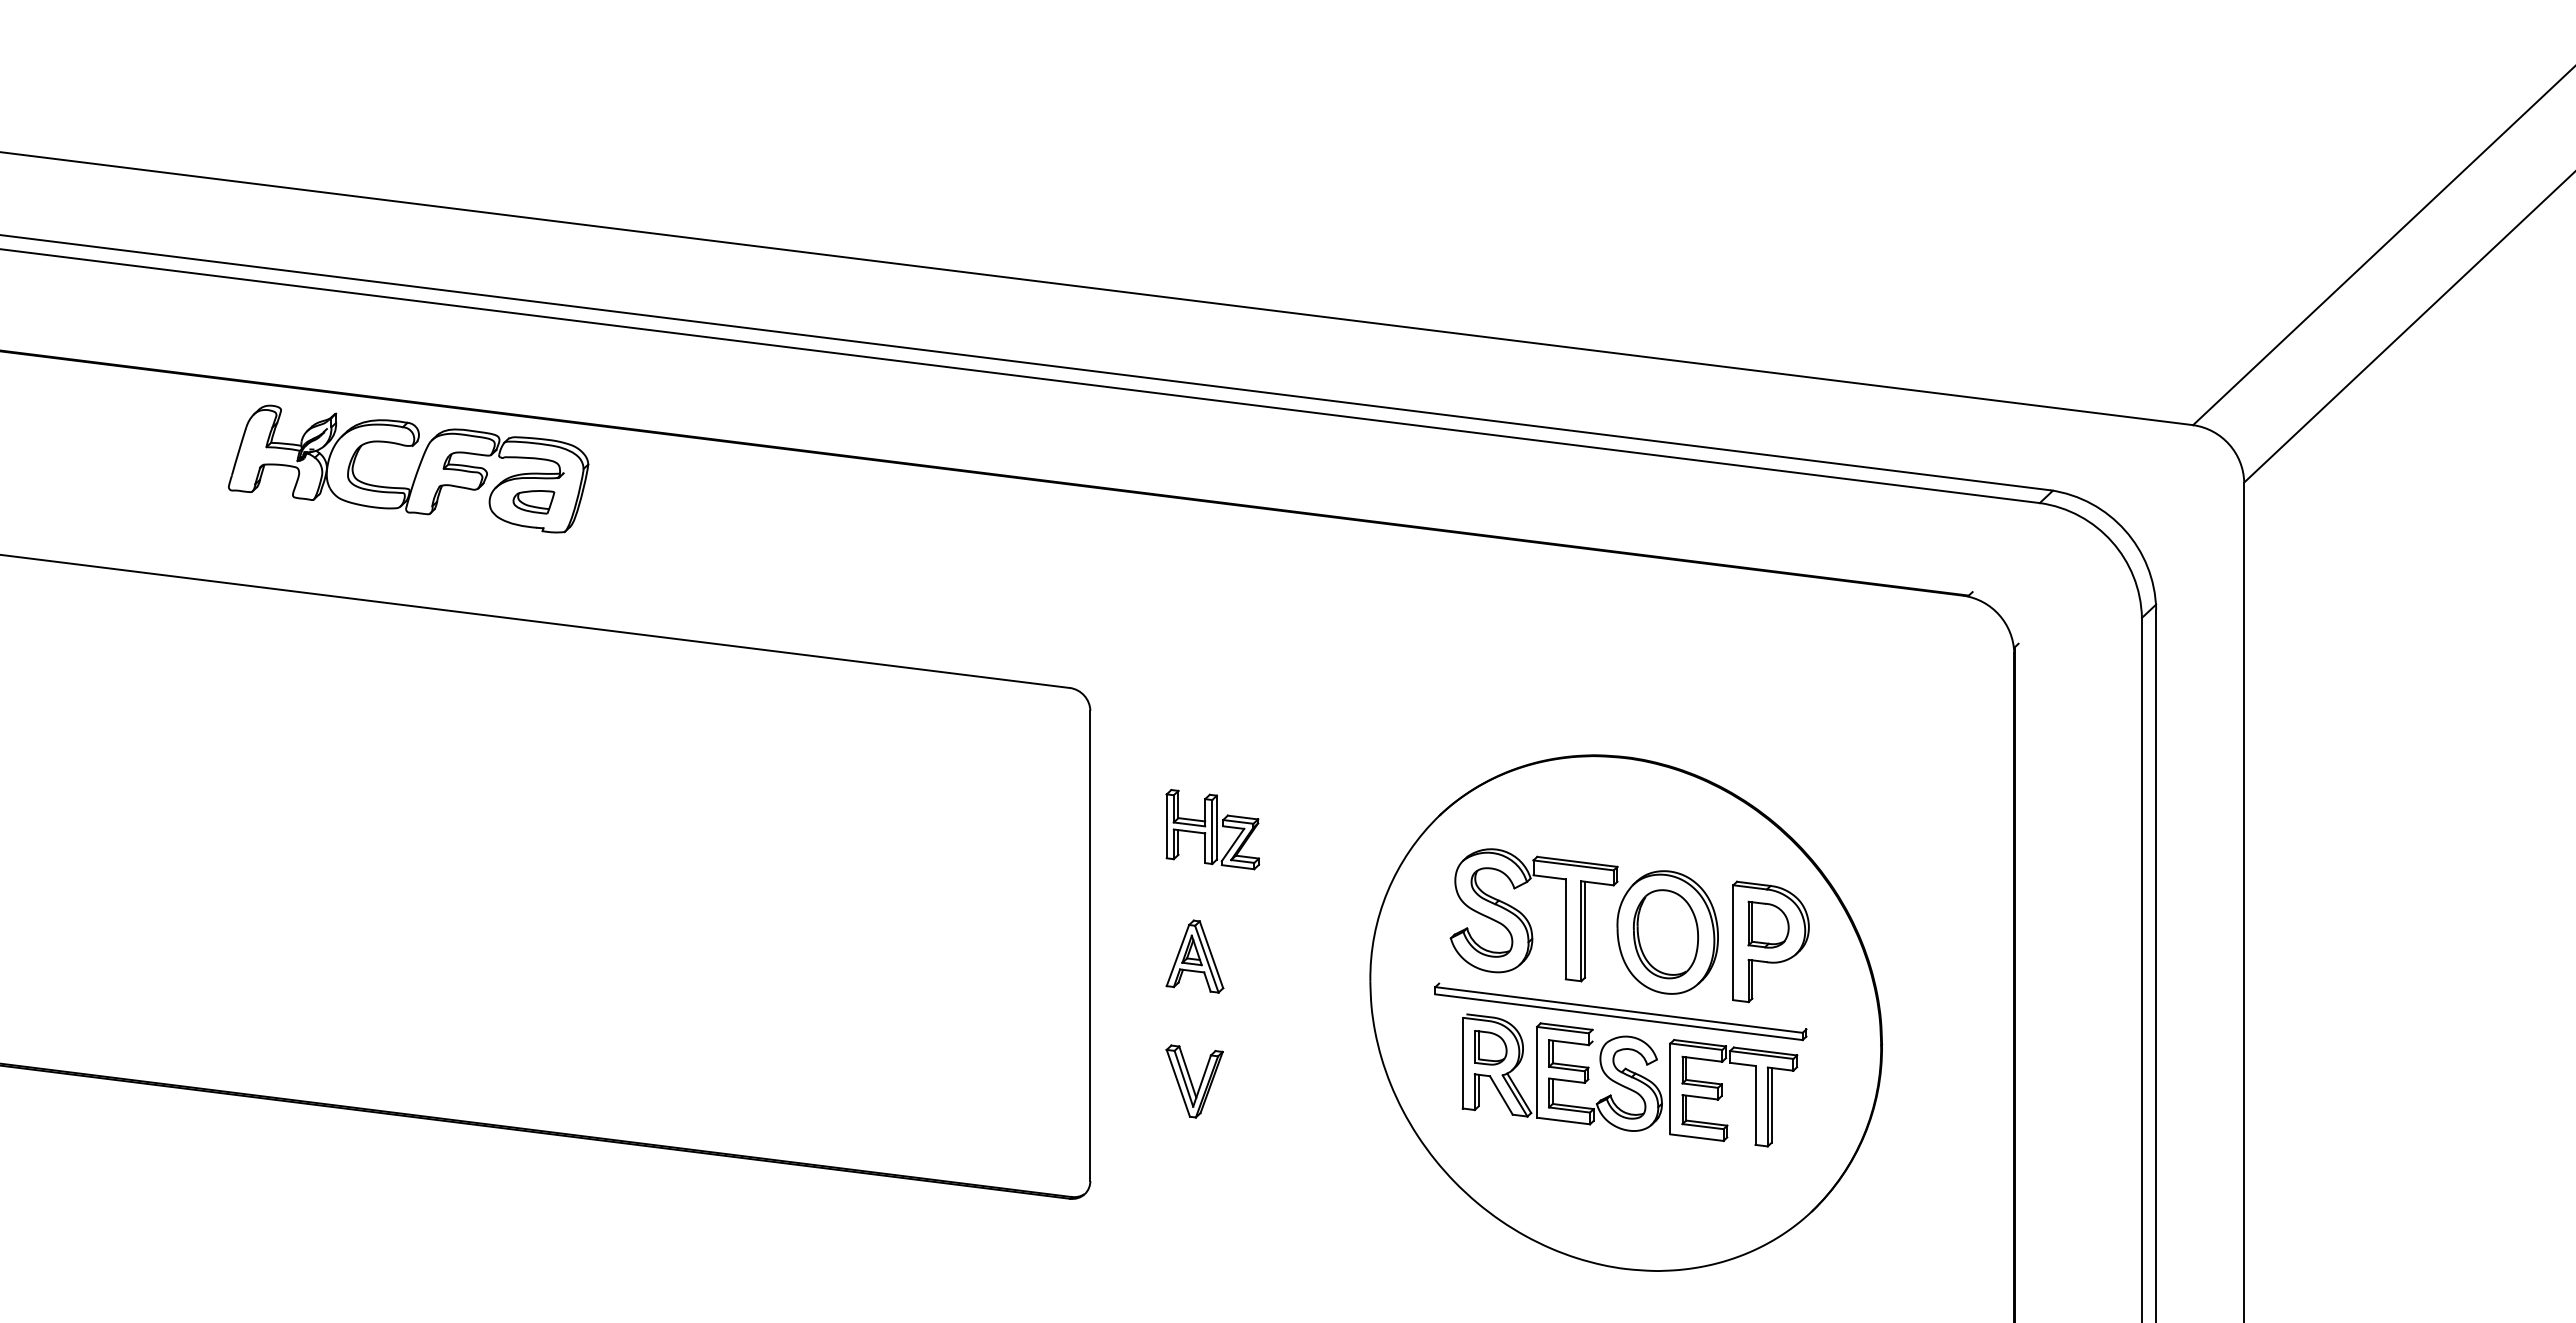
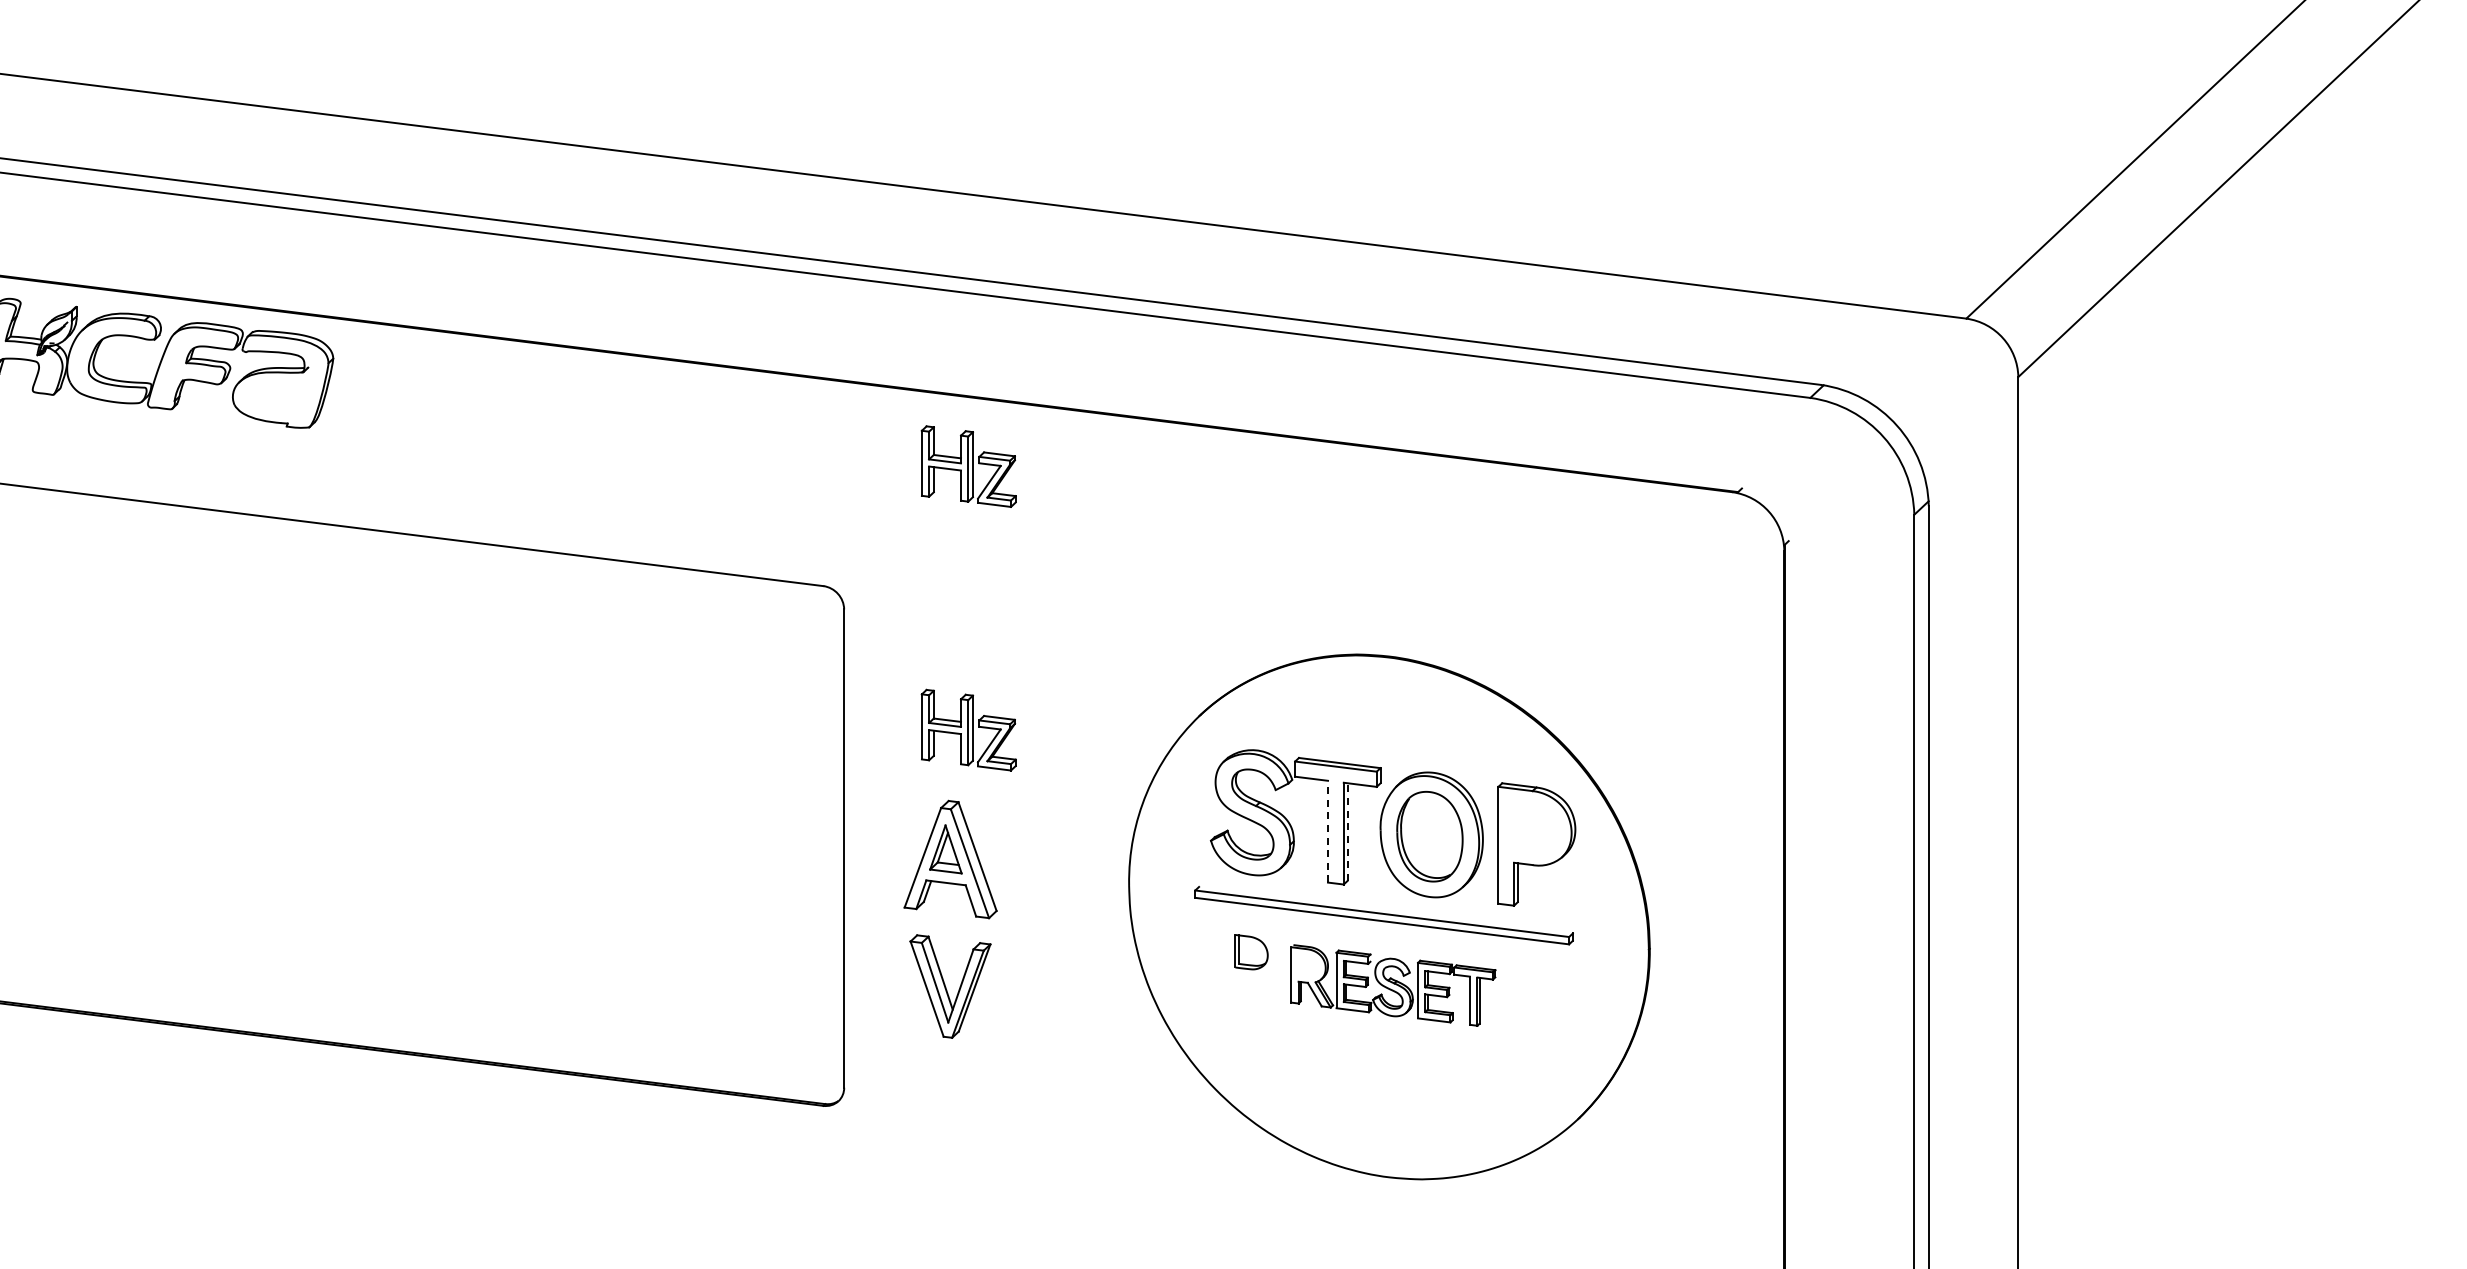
part: (533, 502) -> (277, 397), removed
part: (1212, 570) -> (968, 466), added
part: (1768, 924) -> (1534, 826), removed
line: (1565, 928) -> (1327, 830), solid -> dashed
line: (1585, 929) -> (1348, 831), solid -> dashed
part: (1194, 956) -> (950, 859), size x1.6
part: (1629, 1080) -> (1392, 985), size x0.6
part: (1194, 1081) -> (950, 986), size x1.4

